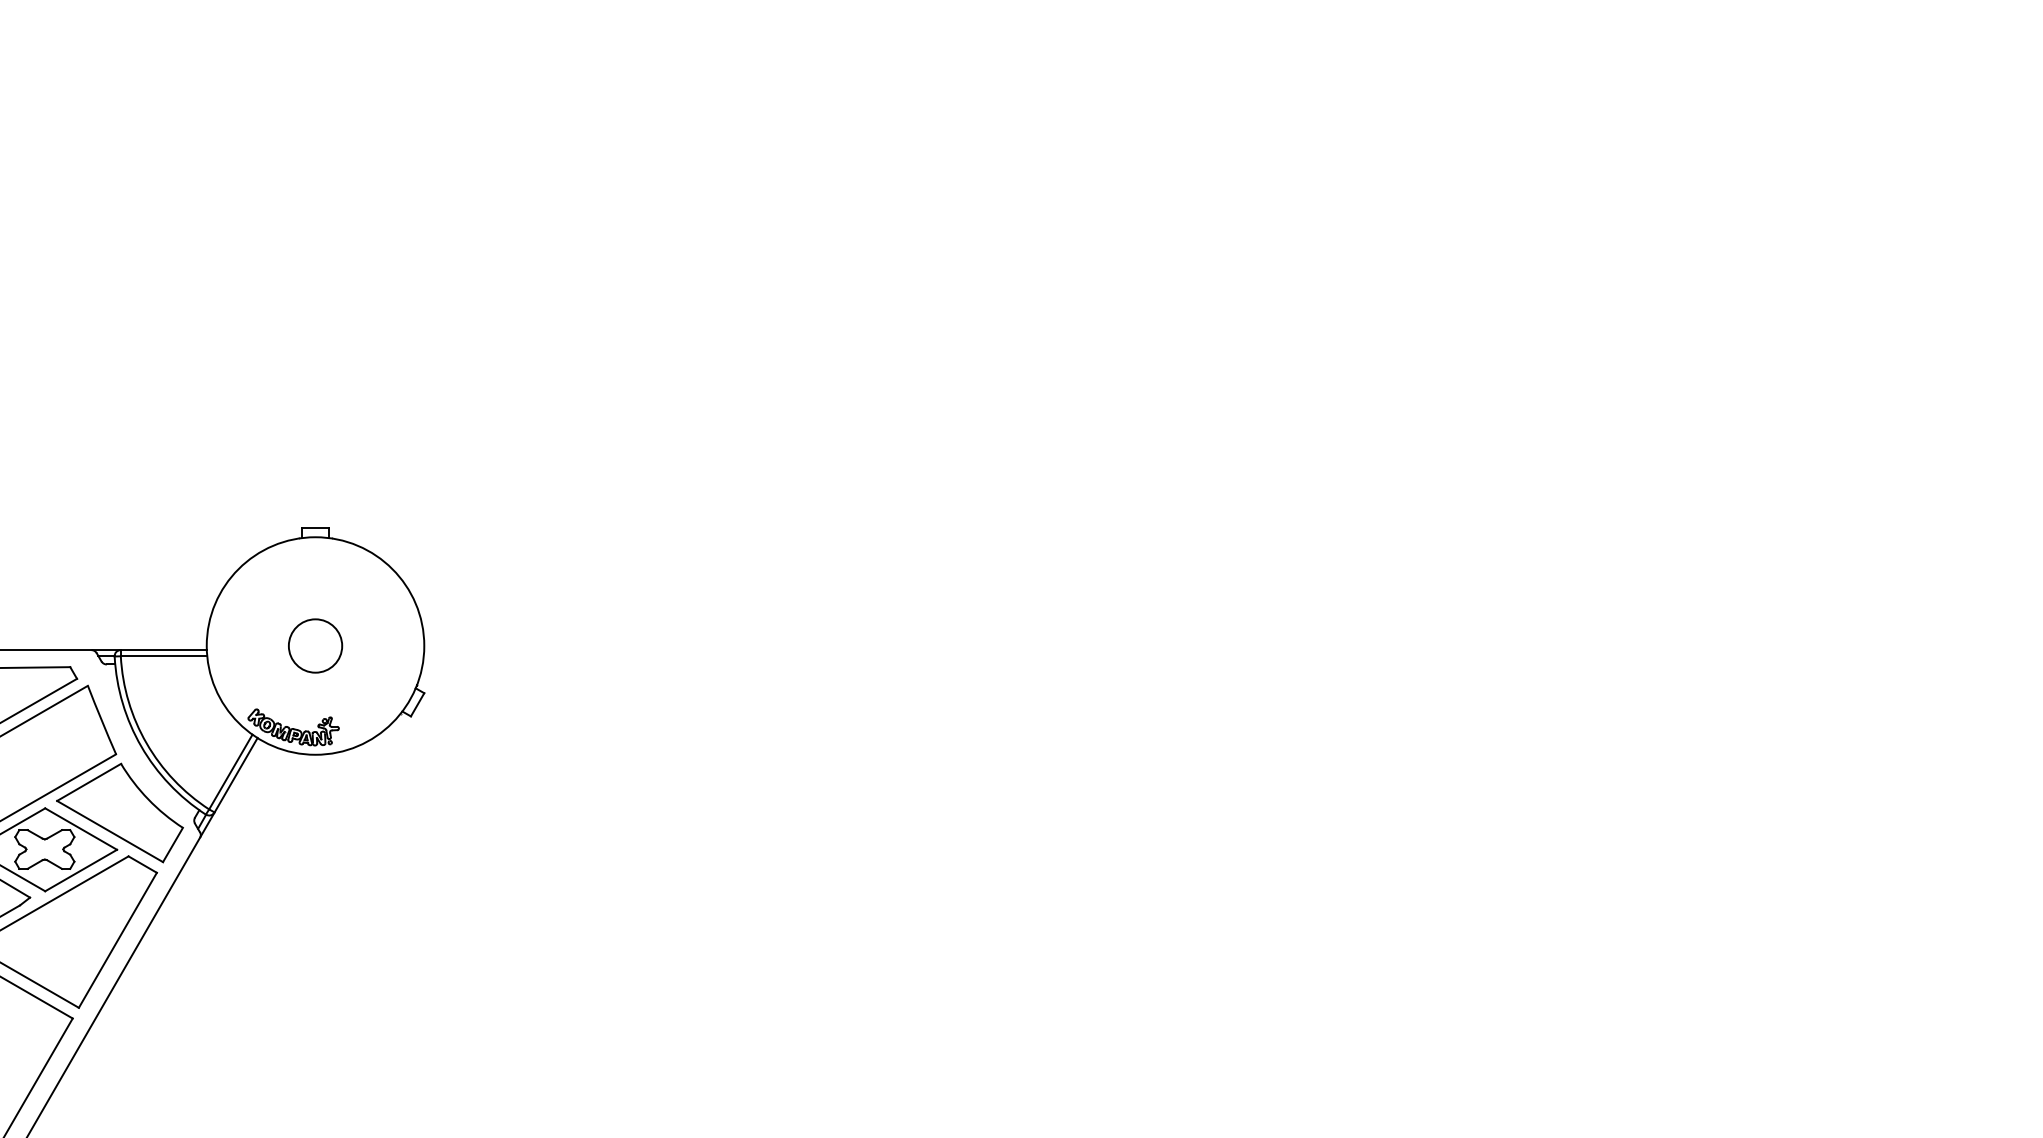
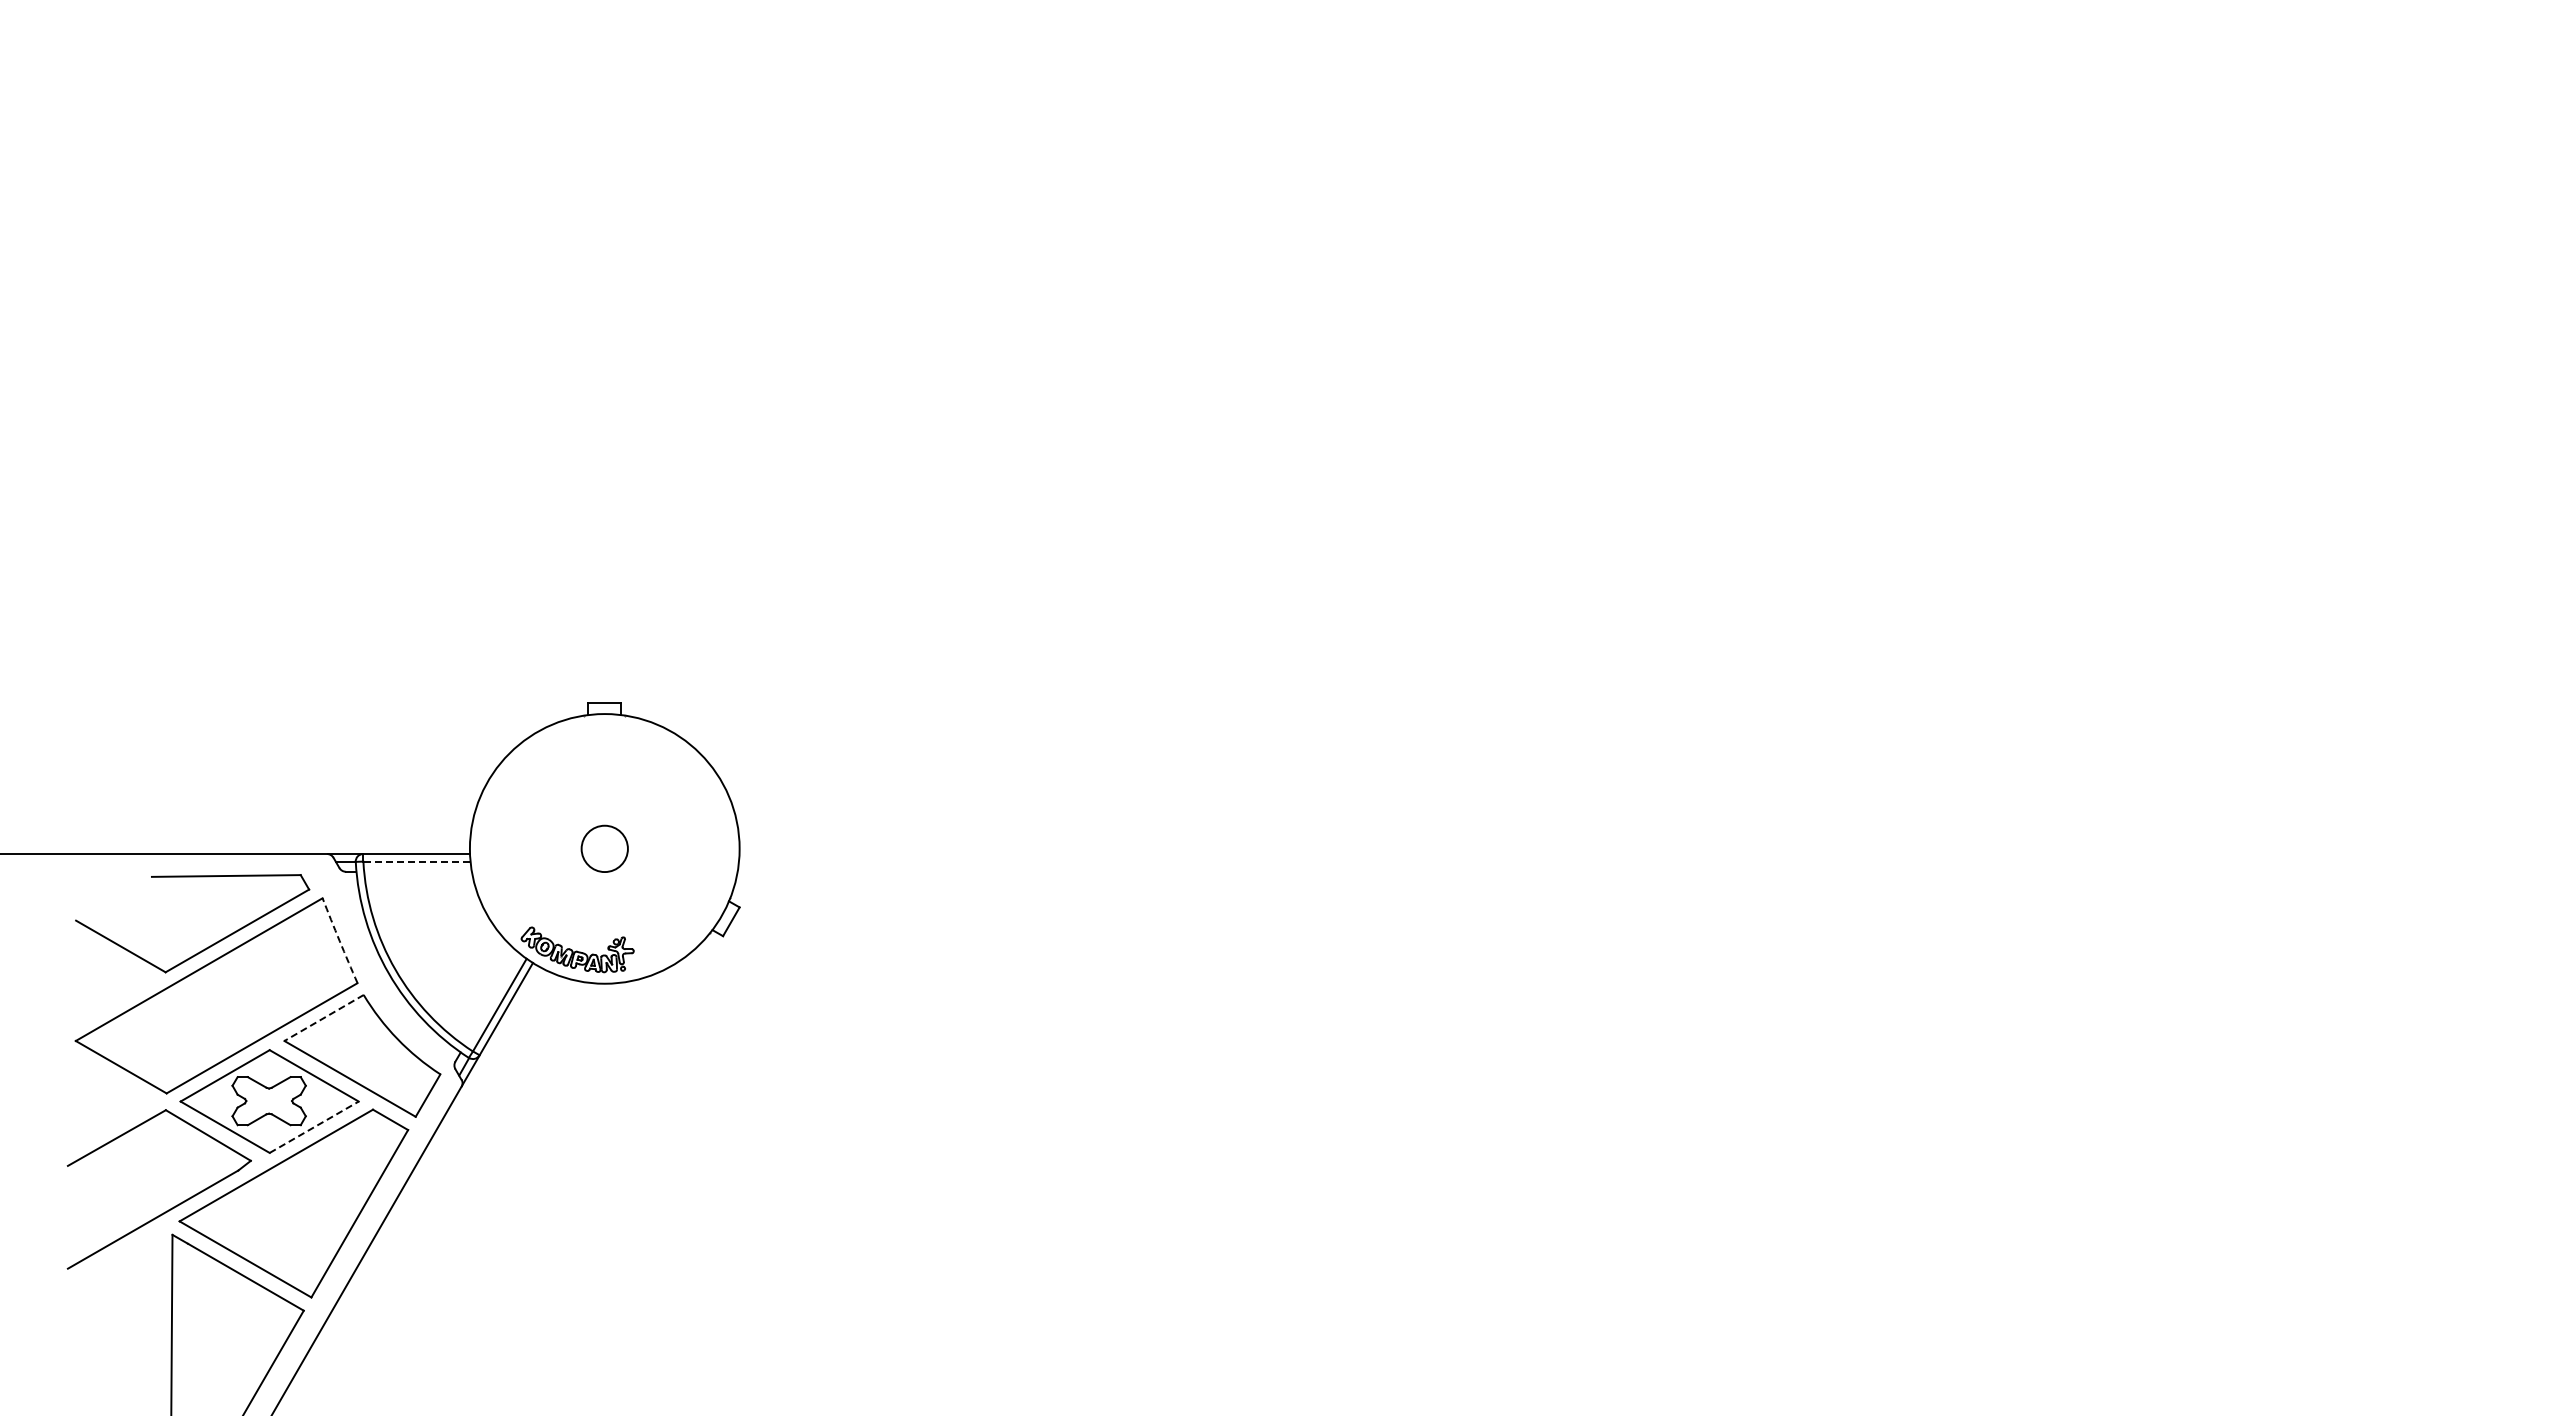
circle: (315, 645) -> (604, 848), size x0.7
line: (163, 656) -> (416, 861), solid -> dashed
arc: (101, 719) -> (339, 940), solid -> dashed
line: (89, 782) -> (324, 1017), solid -> dashed
line: (81, 870) -> (314, 1127), solid -> dashed

